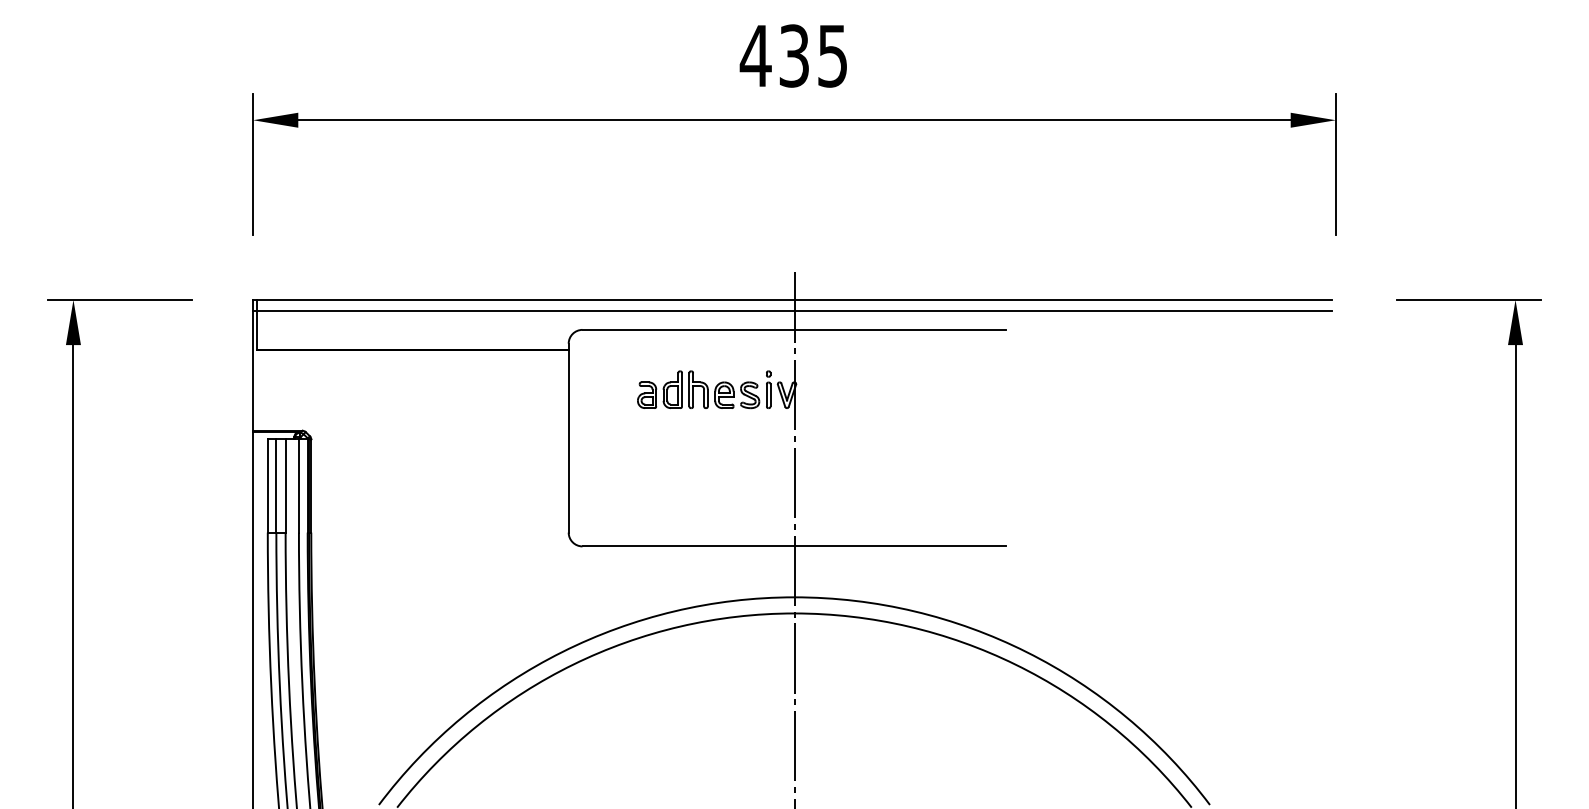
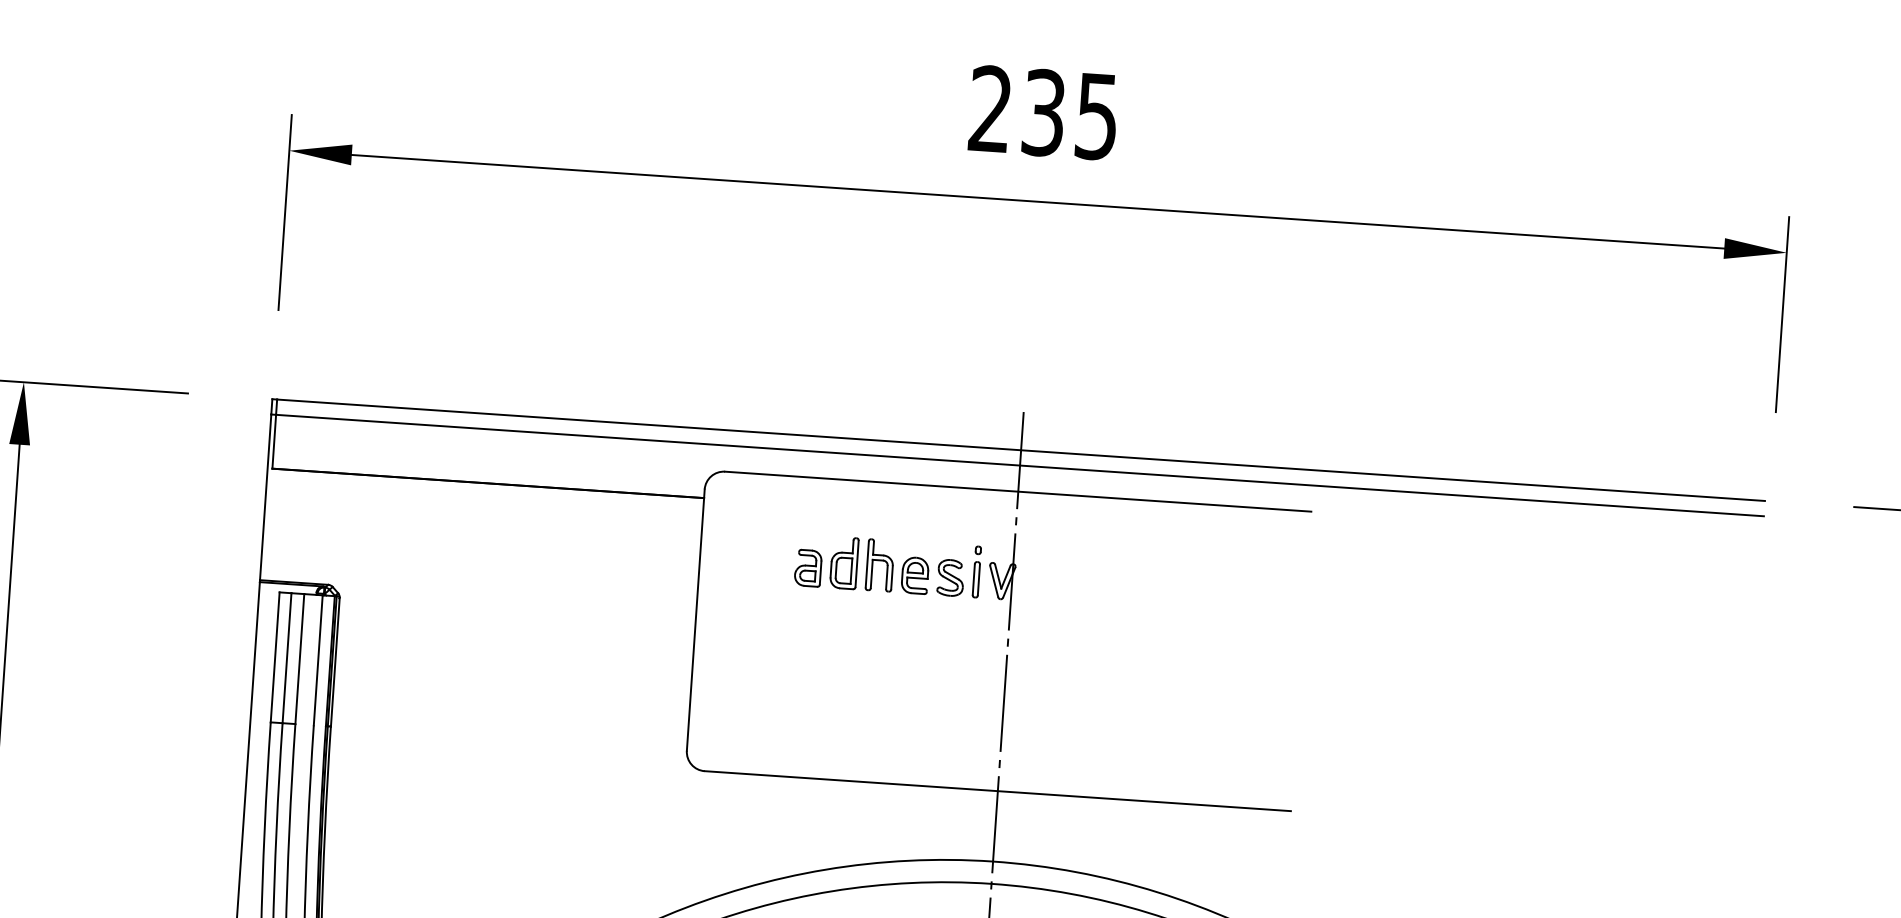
text: (755, 55) -> (990, 108), 435 -> 235

